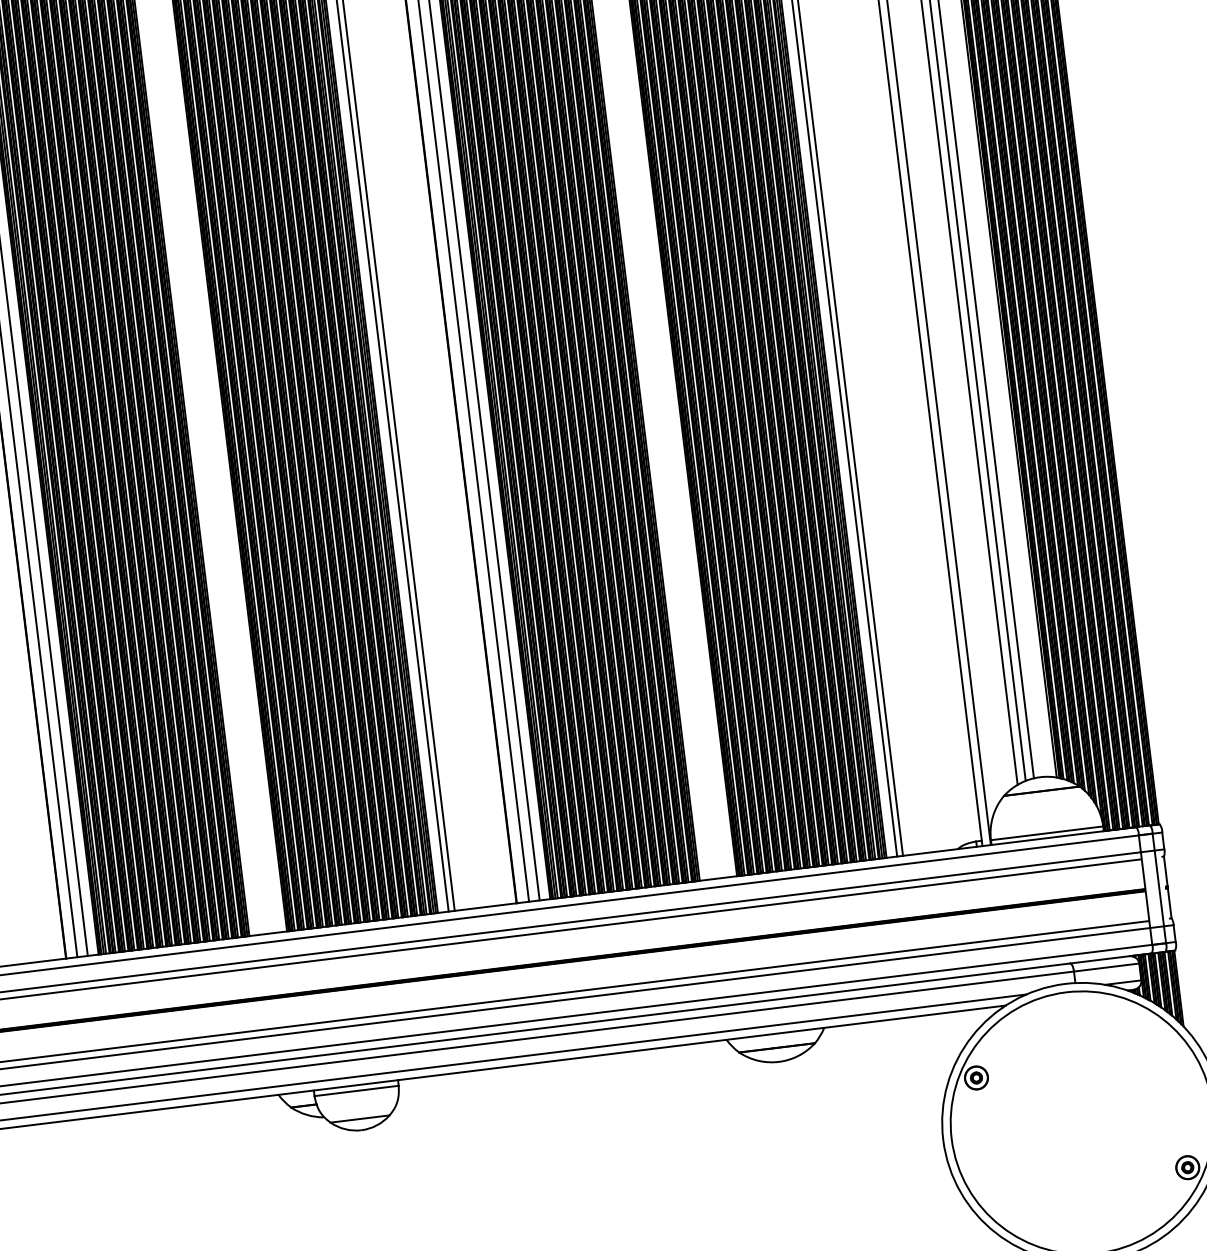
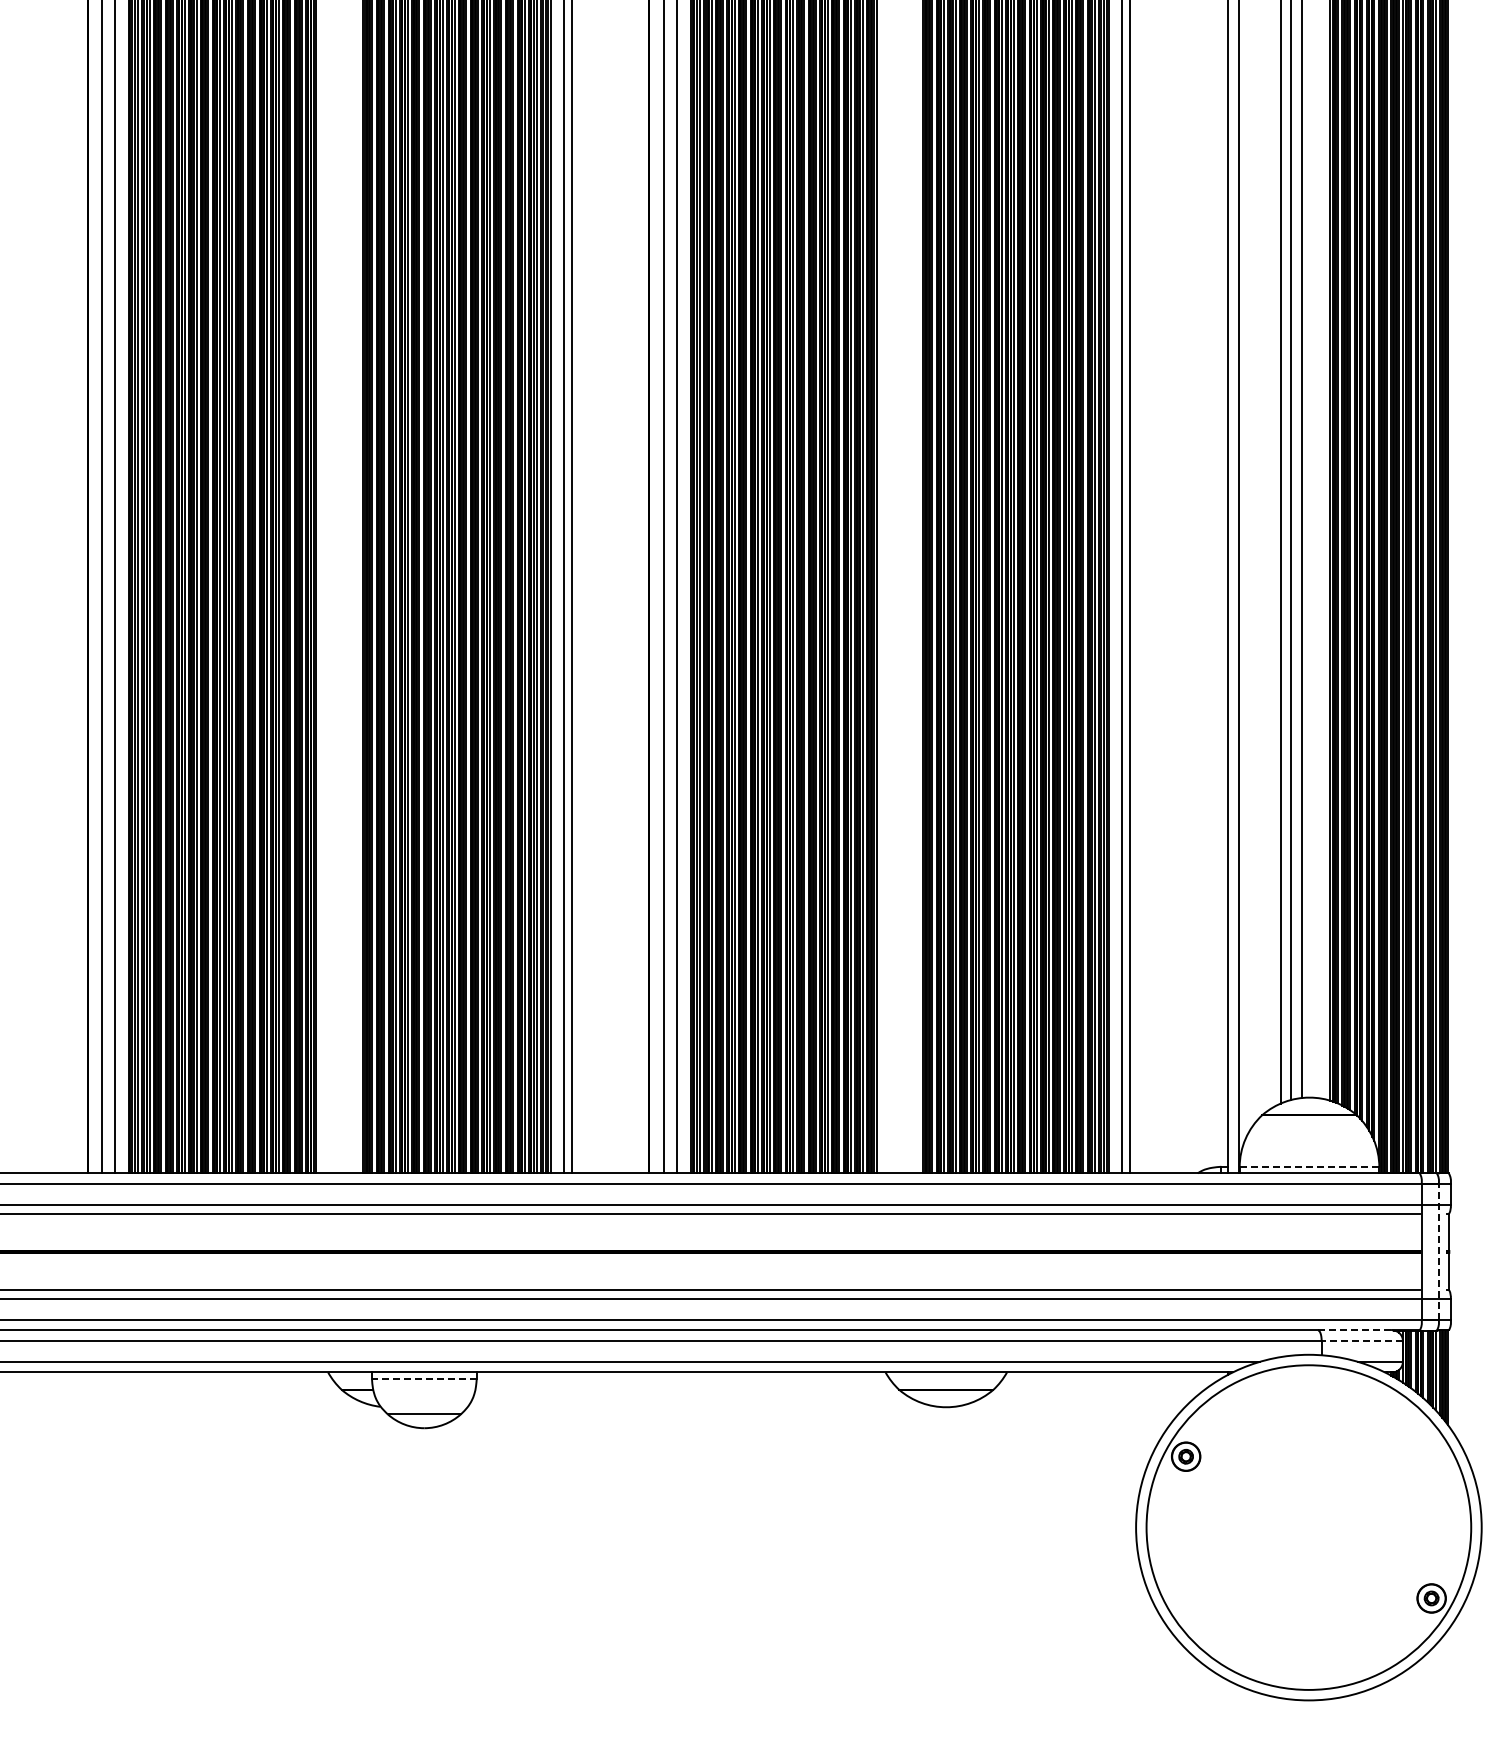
line: (1047, 833) -> (1309, 1167), solid -> dashed
line: (1159, 888) -> (1438, 1251), solid -> dashed
line: (1100, 959) -> (1355, 1330), solid -> dashed
line: (1106, 967) -> (1362, 1340), solid -> dashed
line: (355, 1091) -> (423, 1379), solid -> dashed

